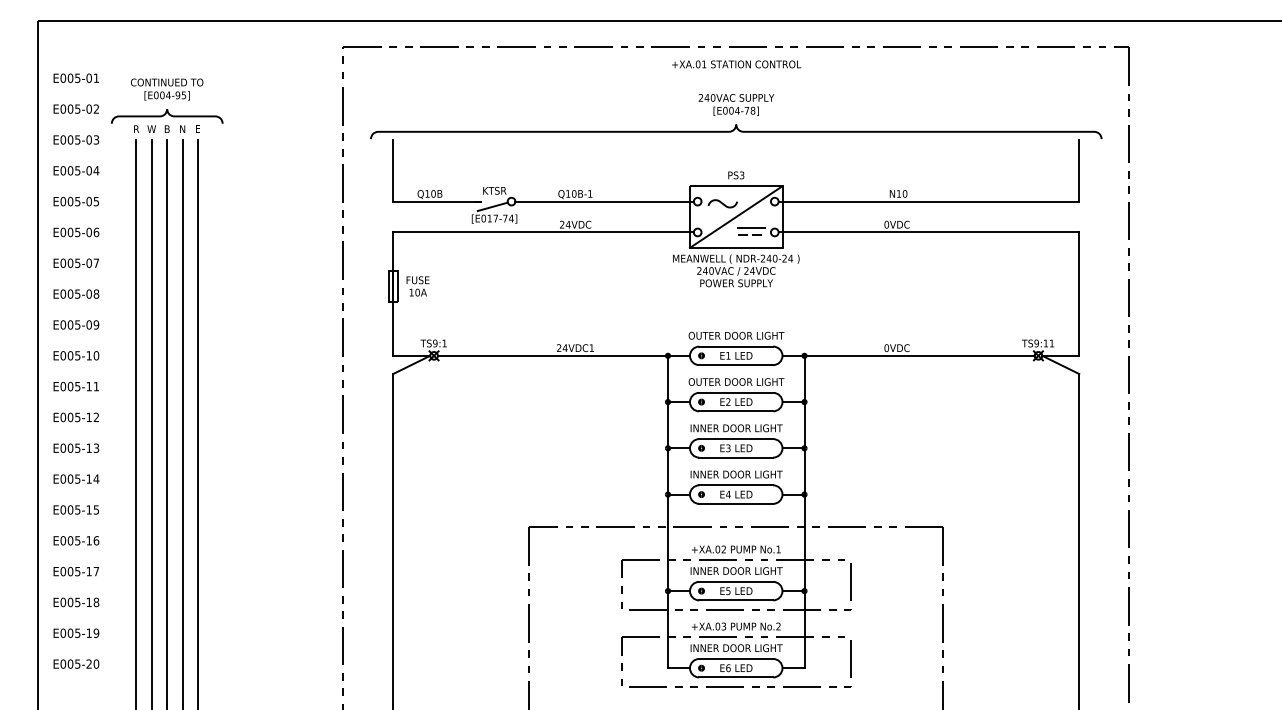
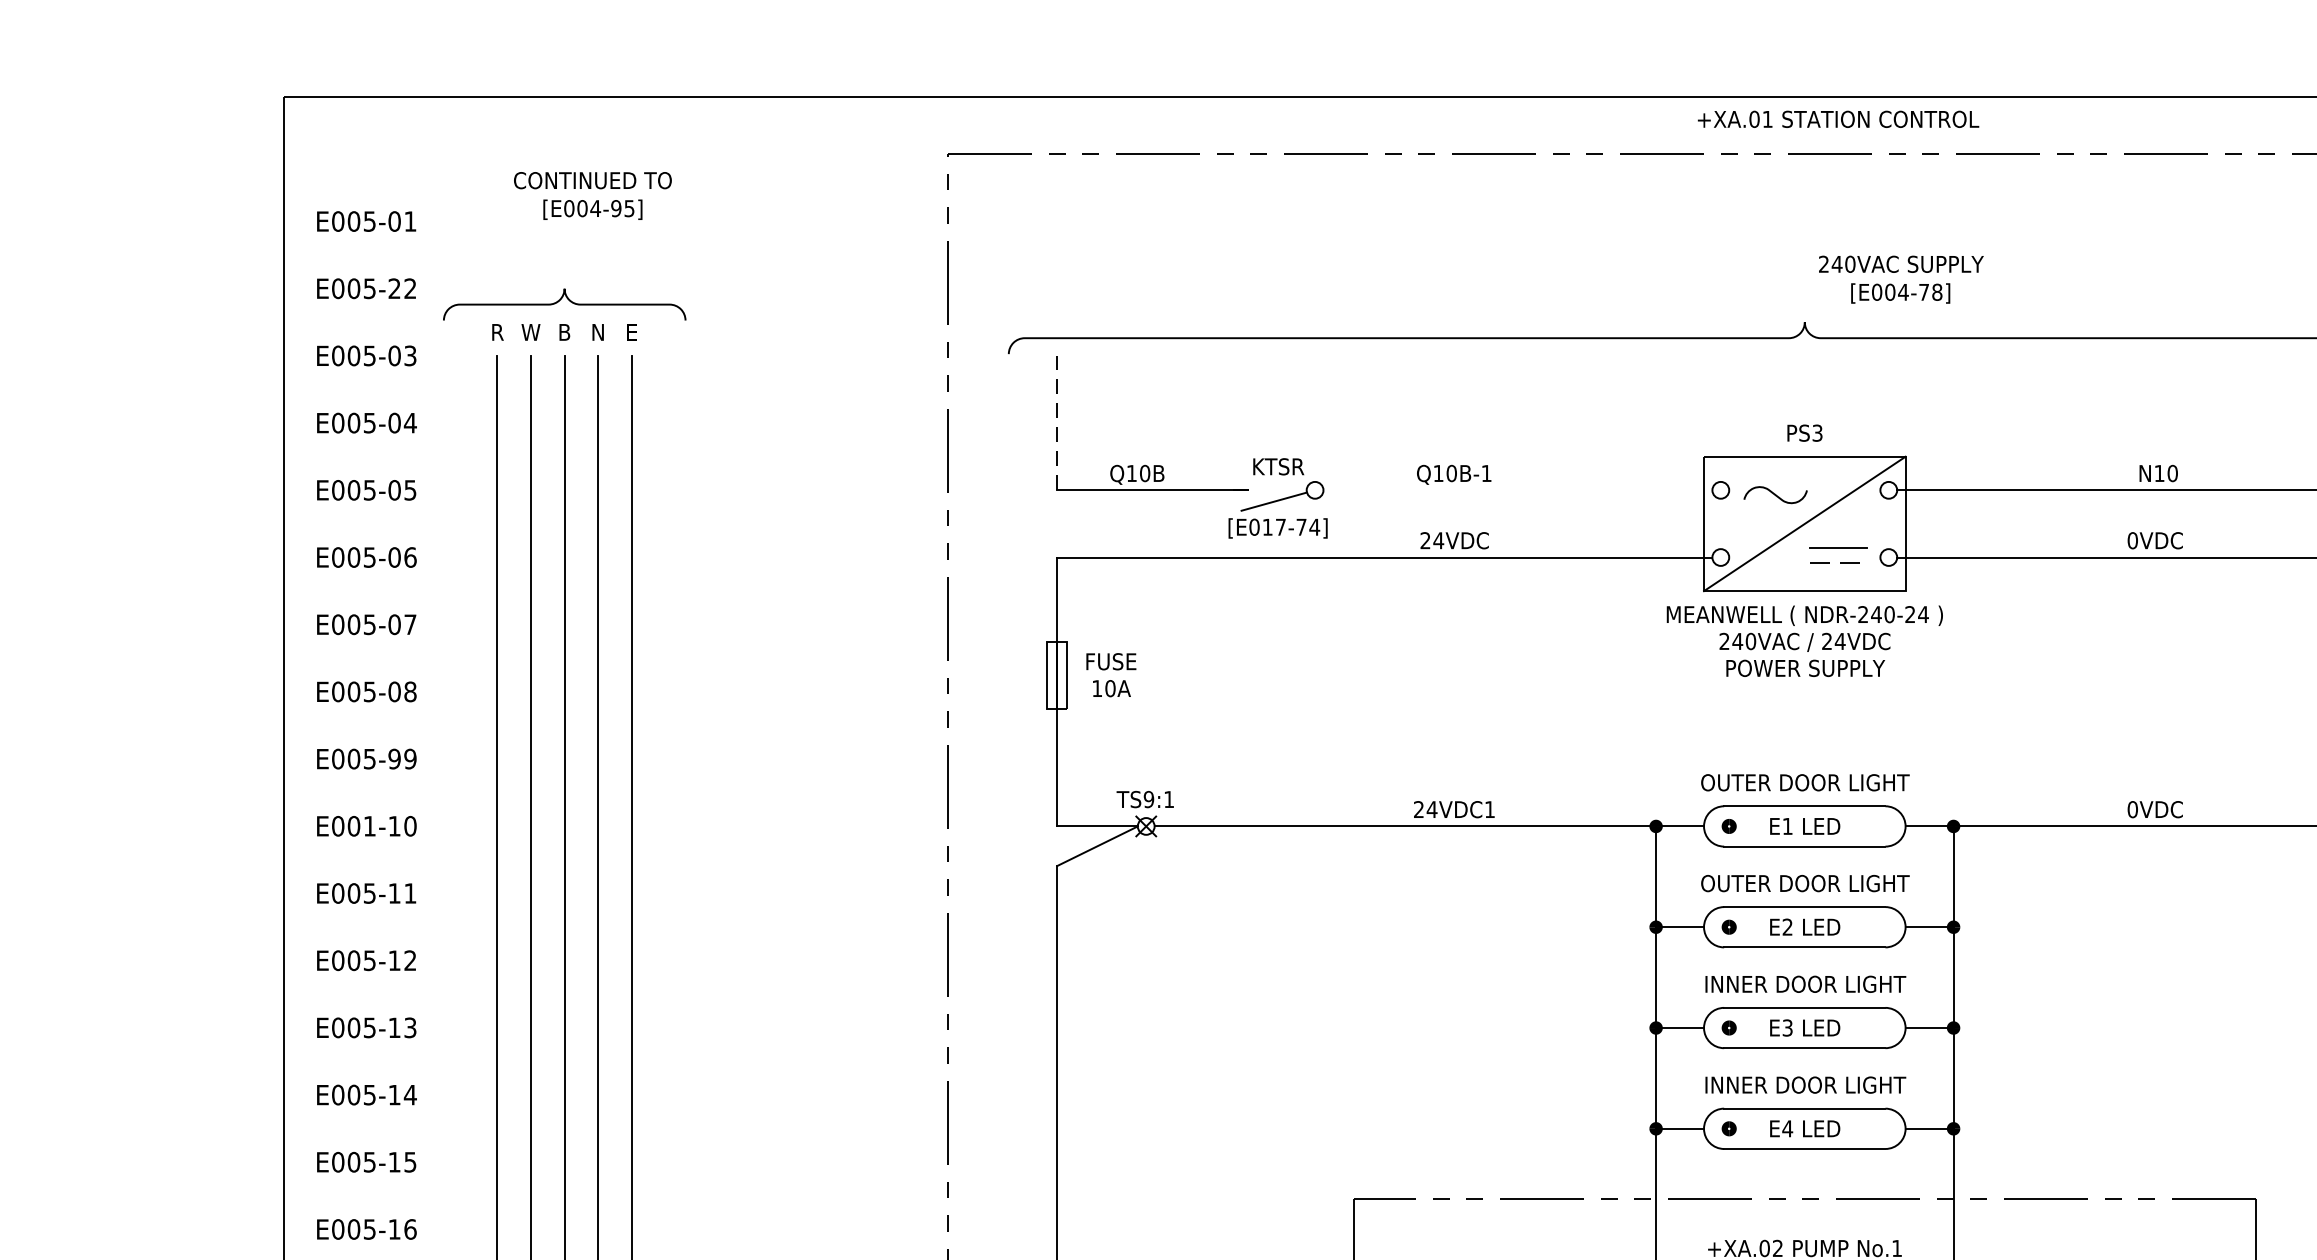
text: (736, 64) -> (1838, 119), moved
text: (167, 89) -> (593, 195), moved
text: (736, 104) -> (1901, 278), moved
text: (88, 108) -> (393, 287), E005-02 -> E005-22
line: (393, 170) -> (1057, 422), solid -> dashed
line: (604, 201) -> (1517, 490), removed
text: (88, 324) -> (393, 758), E005-09 -> E005-99
text: (77, 355) -> (369, 825), E005-10 -> E001-10

